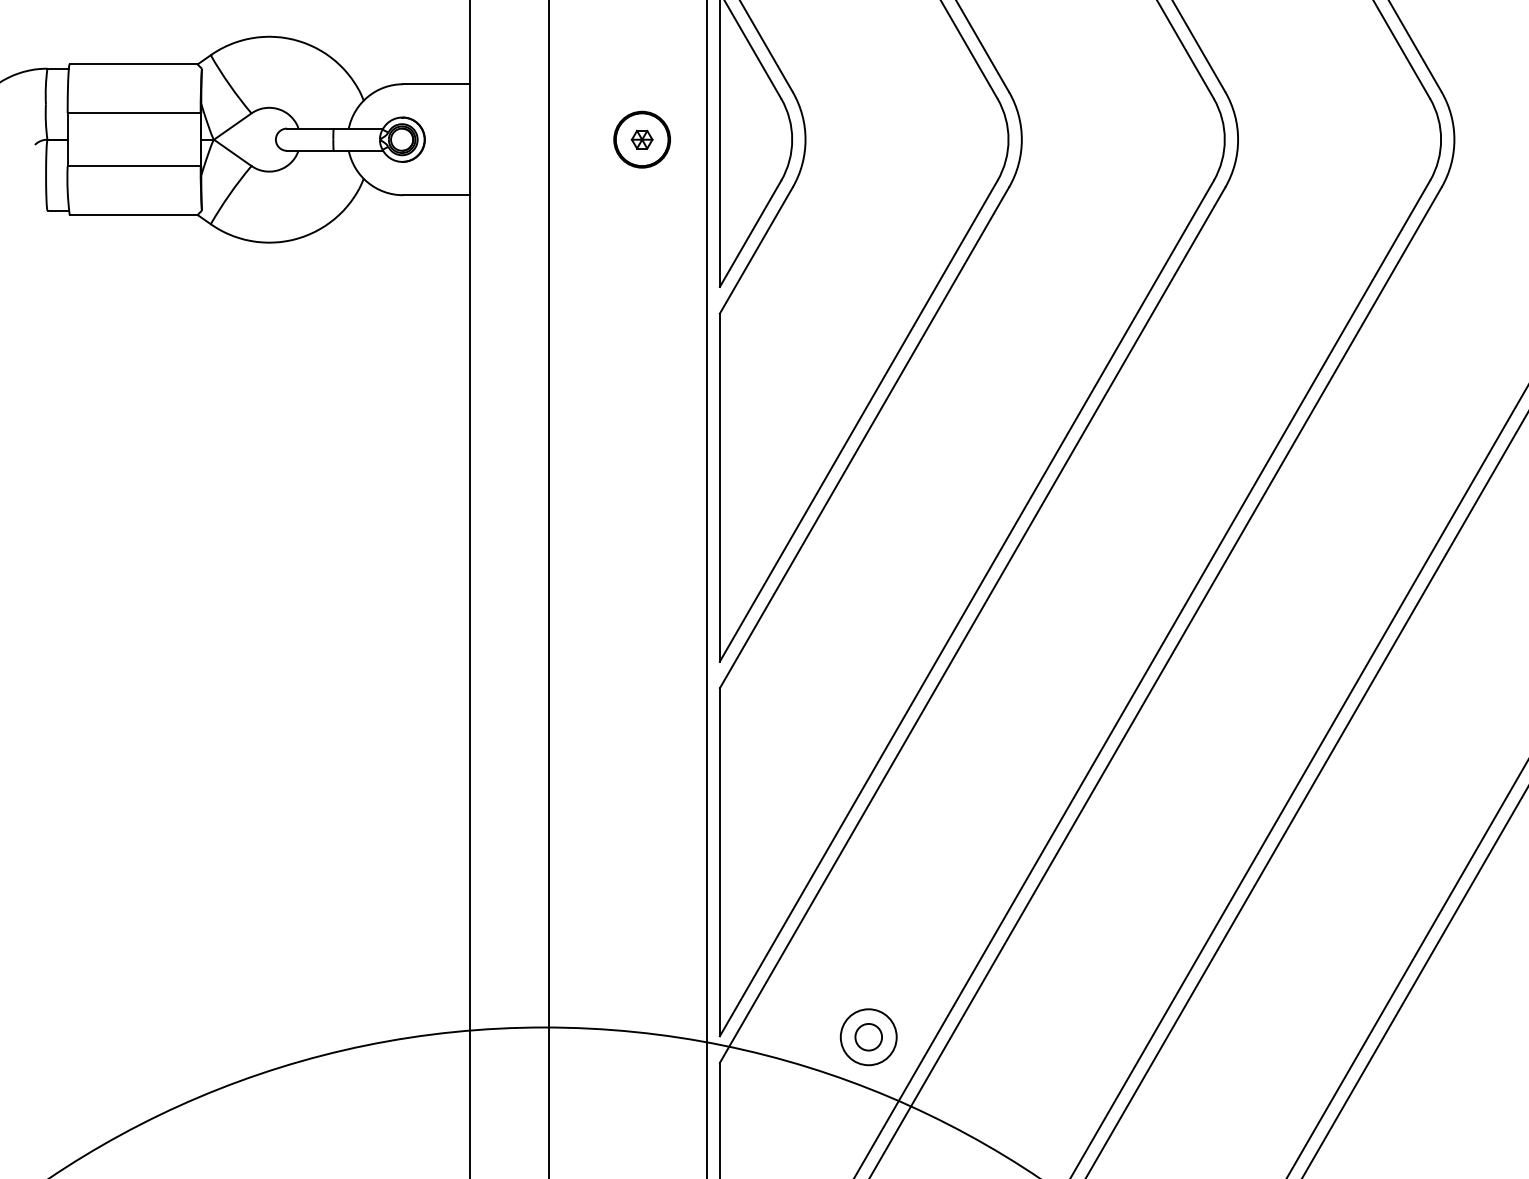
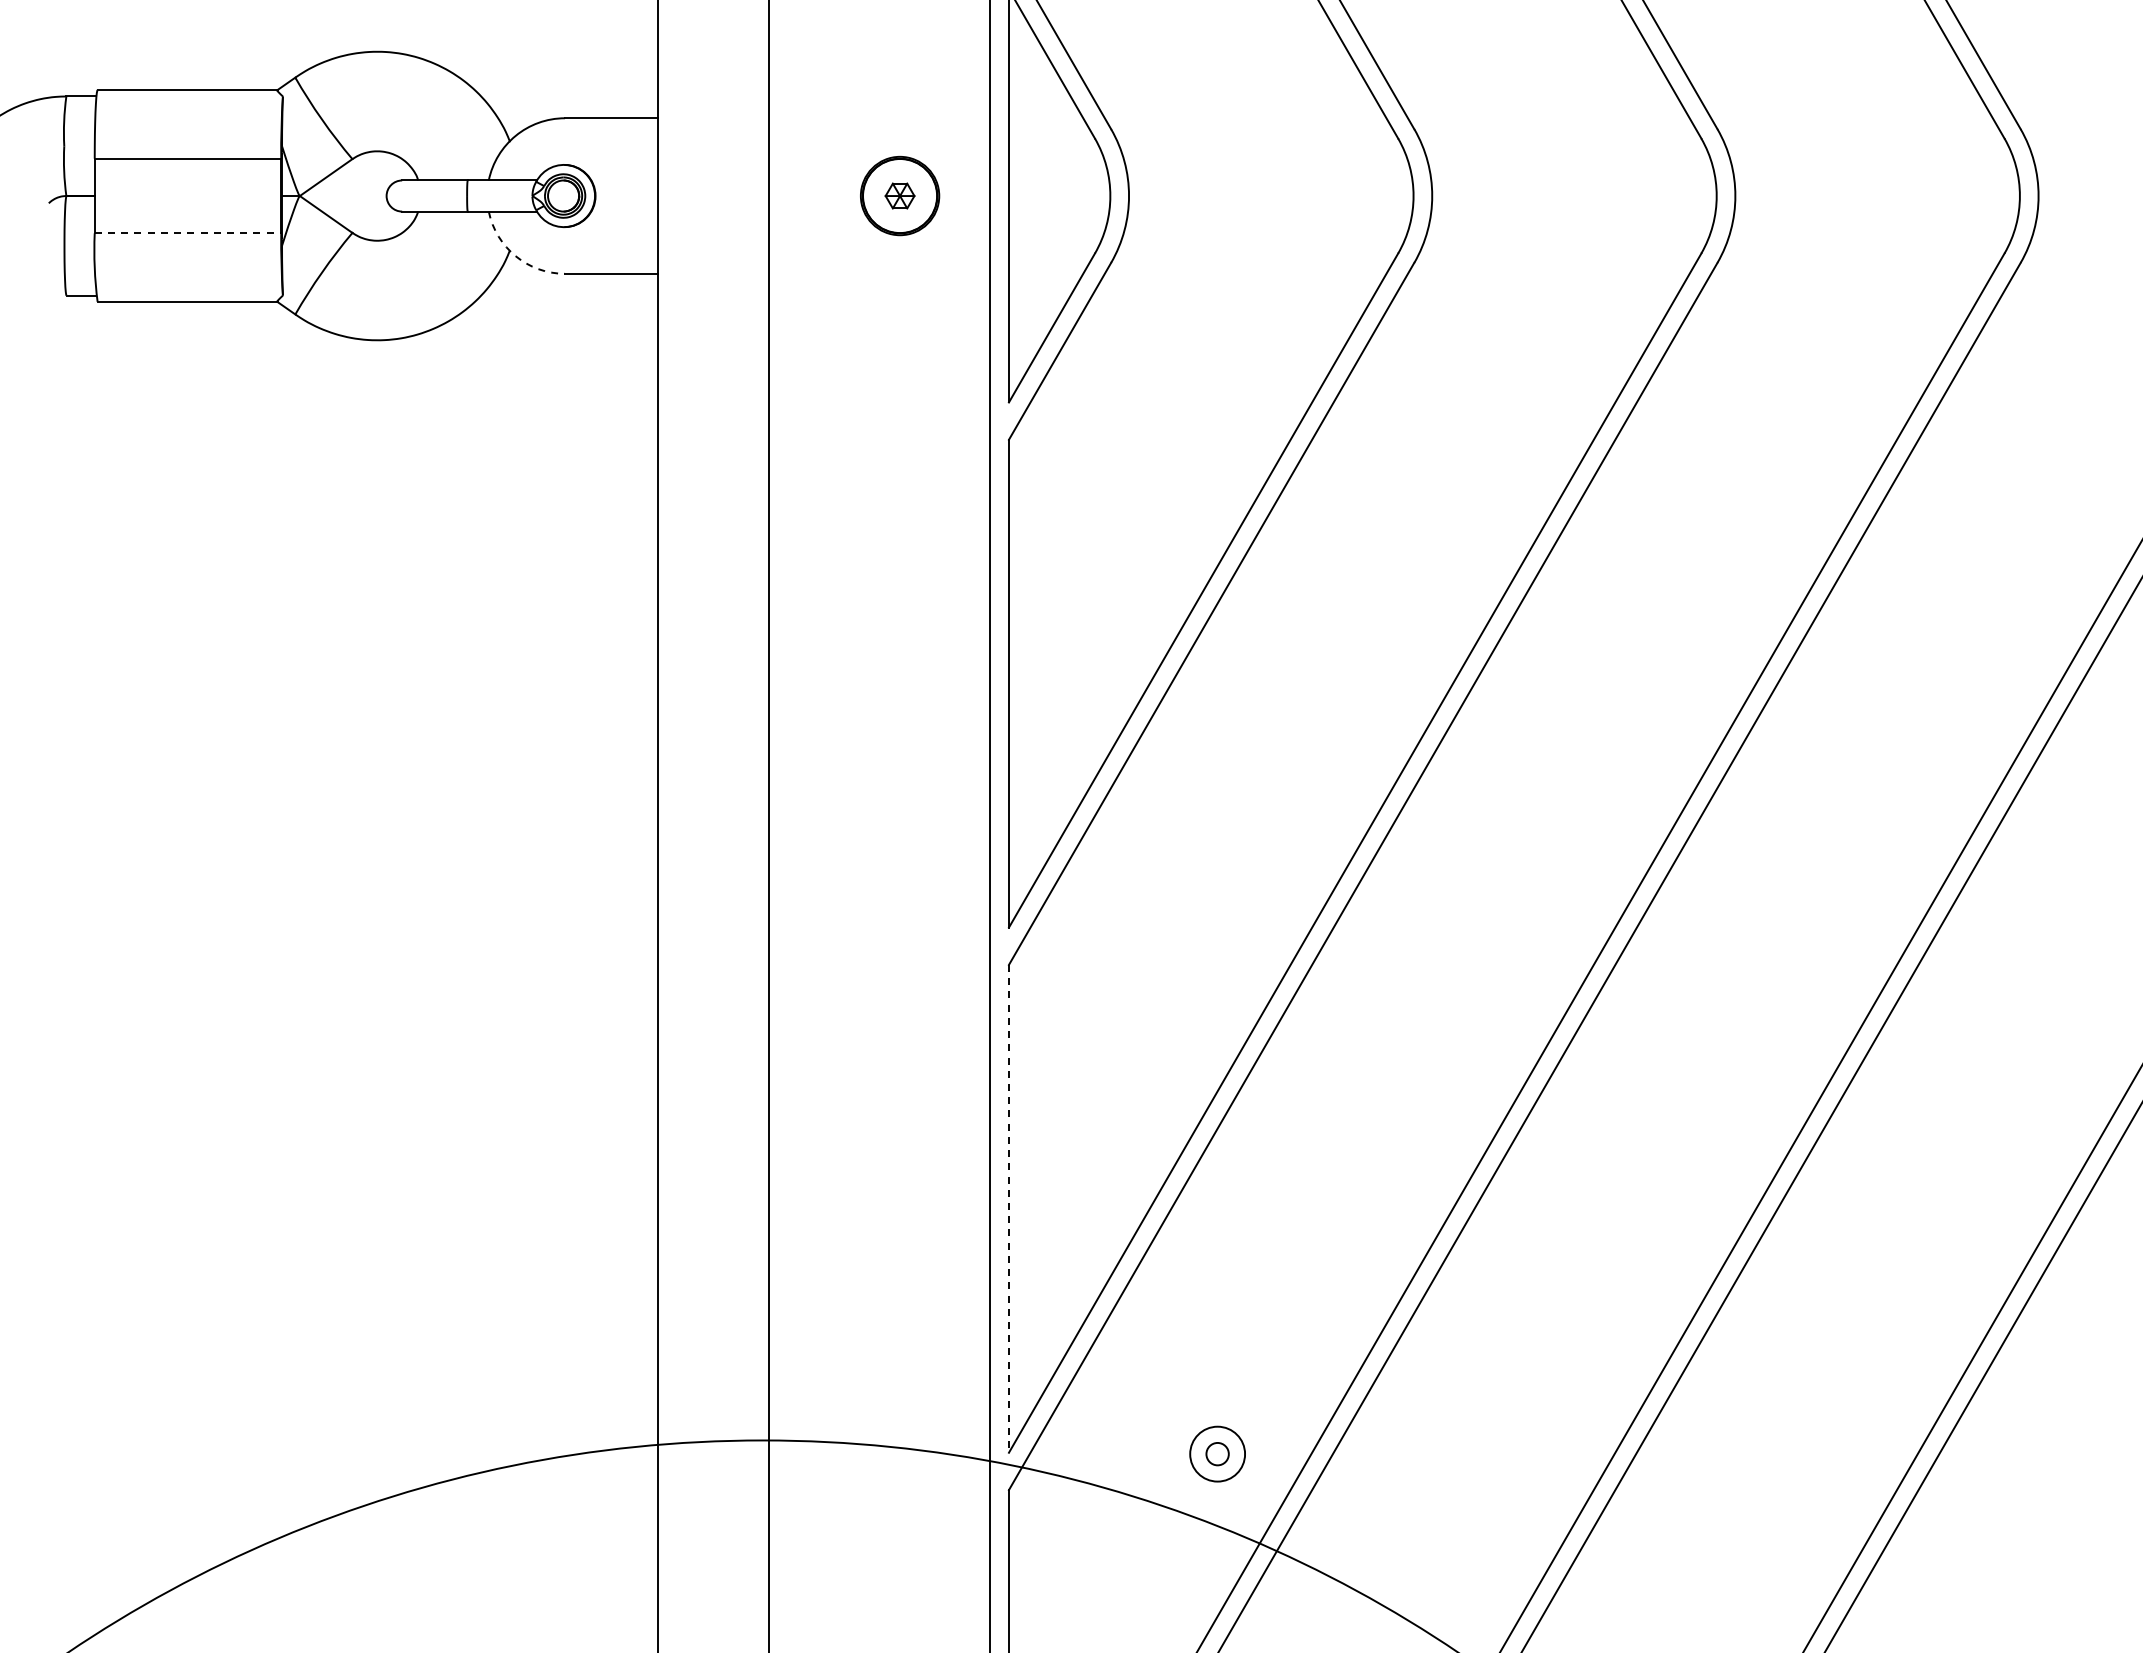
line: (134, 166) -> (188, 233), solid -> dashed
arc: (367, 182) -> (515, 256), solid -> dashed
line: (719, 862) -> (1008, 1208), solid -> dashed
circle: (868, 1036) -> (1217, 1453), size x0.6
circle: (868, 1036) -> (1217, 1453), size x0.7

